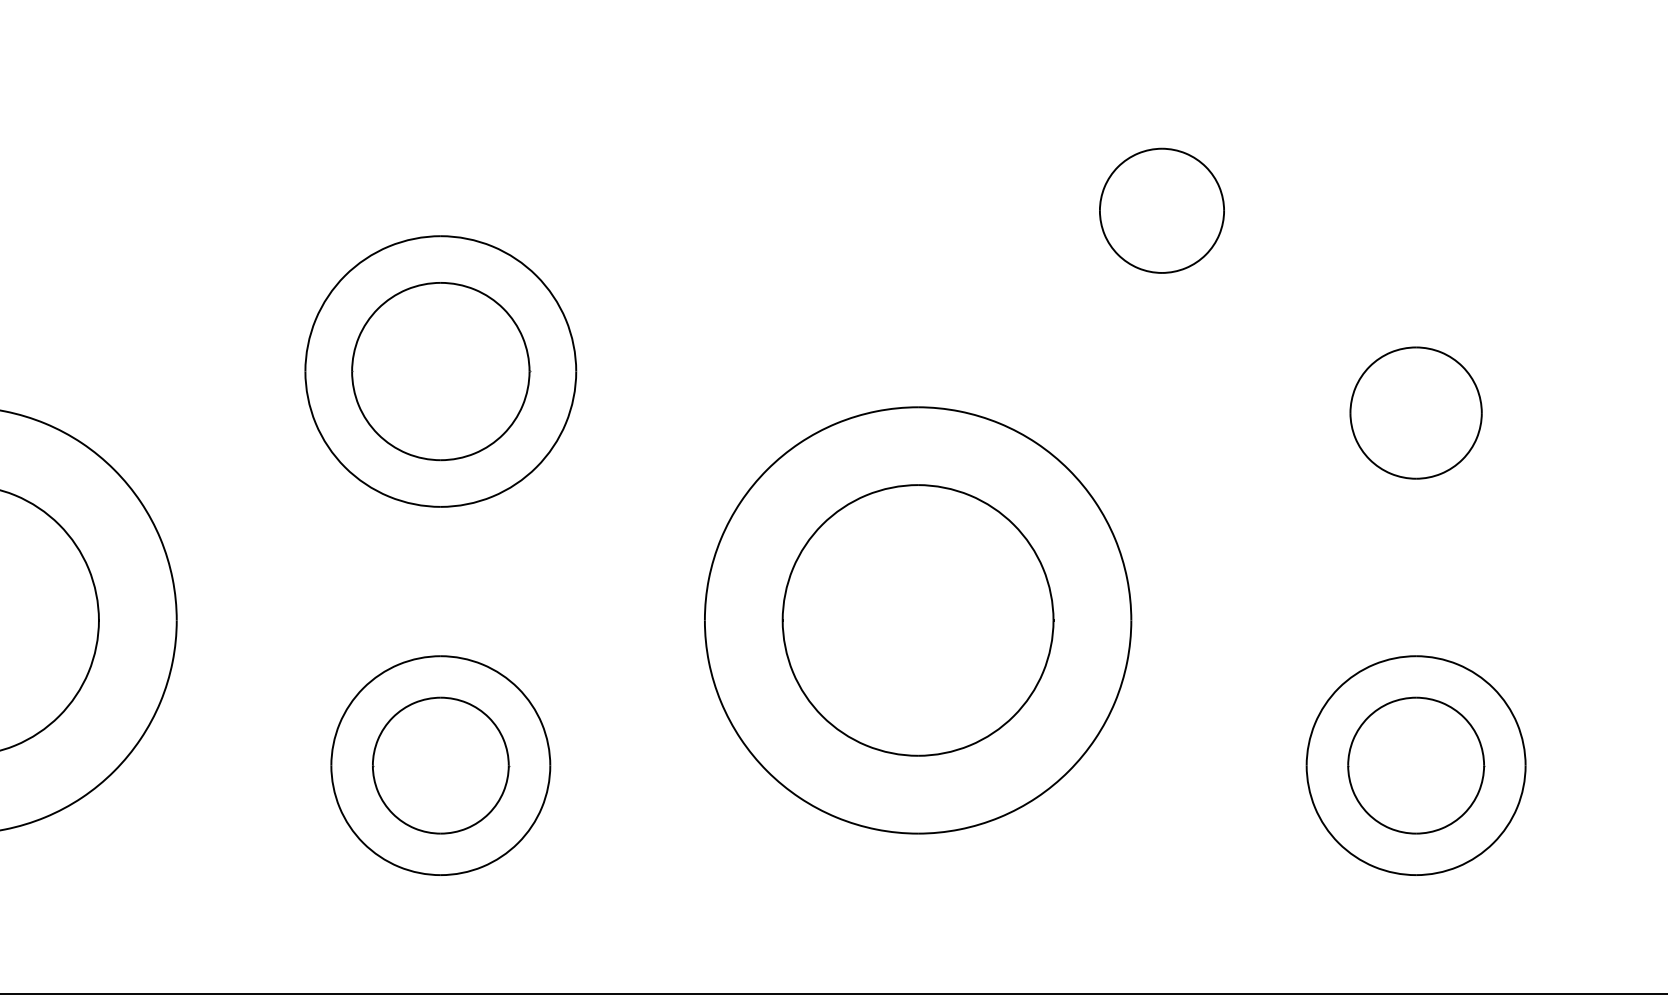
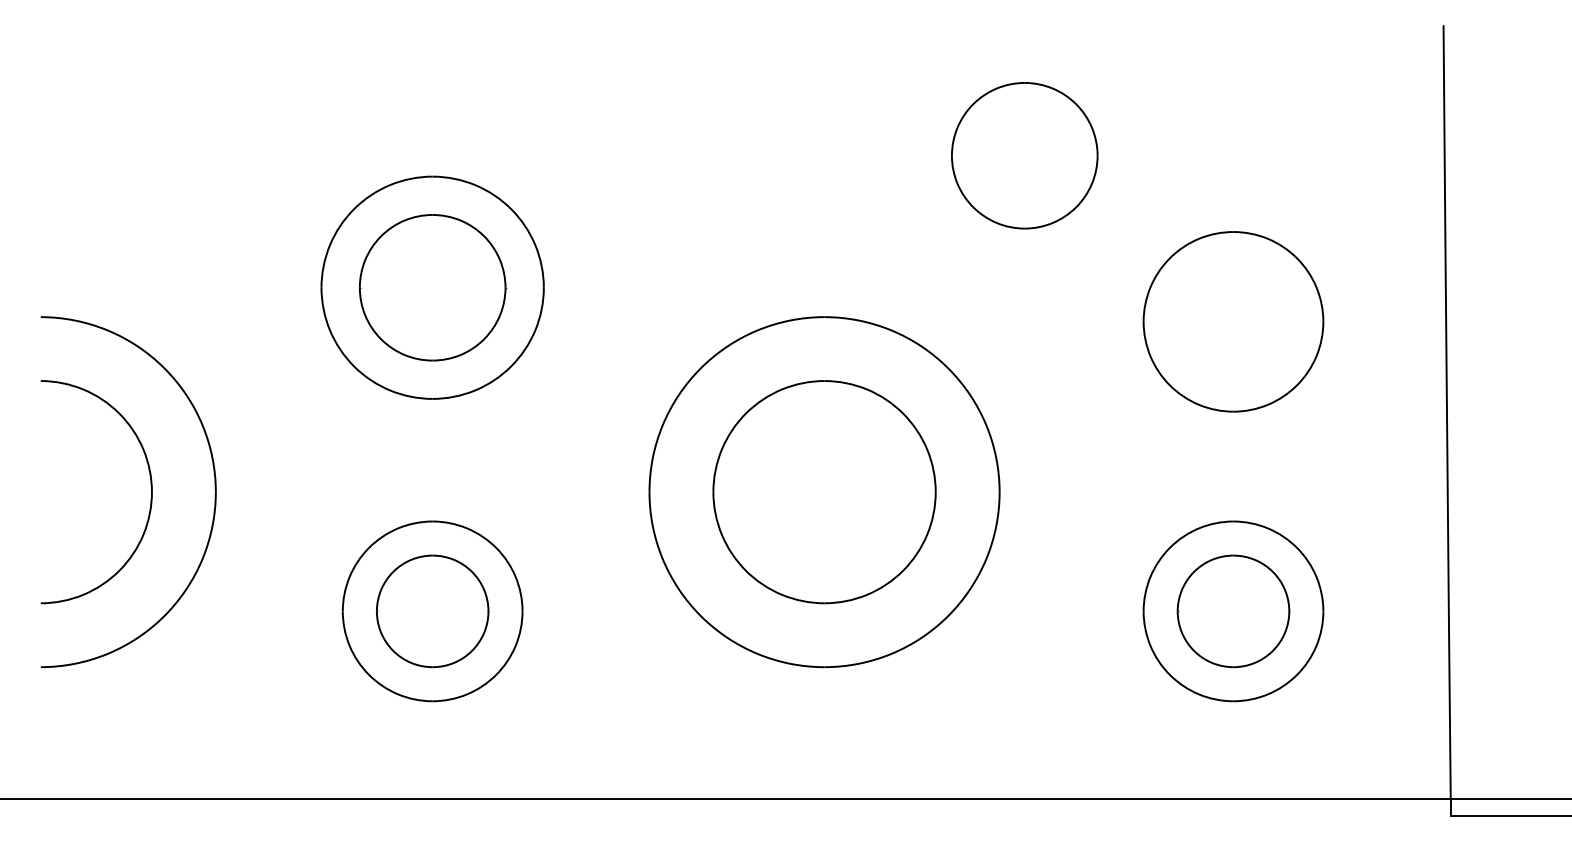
part: (1161, 210) -> (1024, 155), size x1.43
part: (1416, 412) -> (1233, 321), size x1.67

